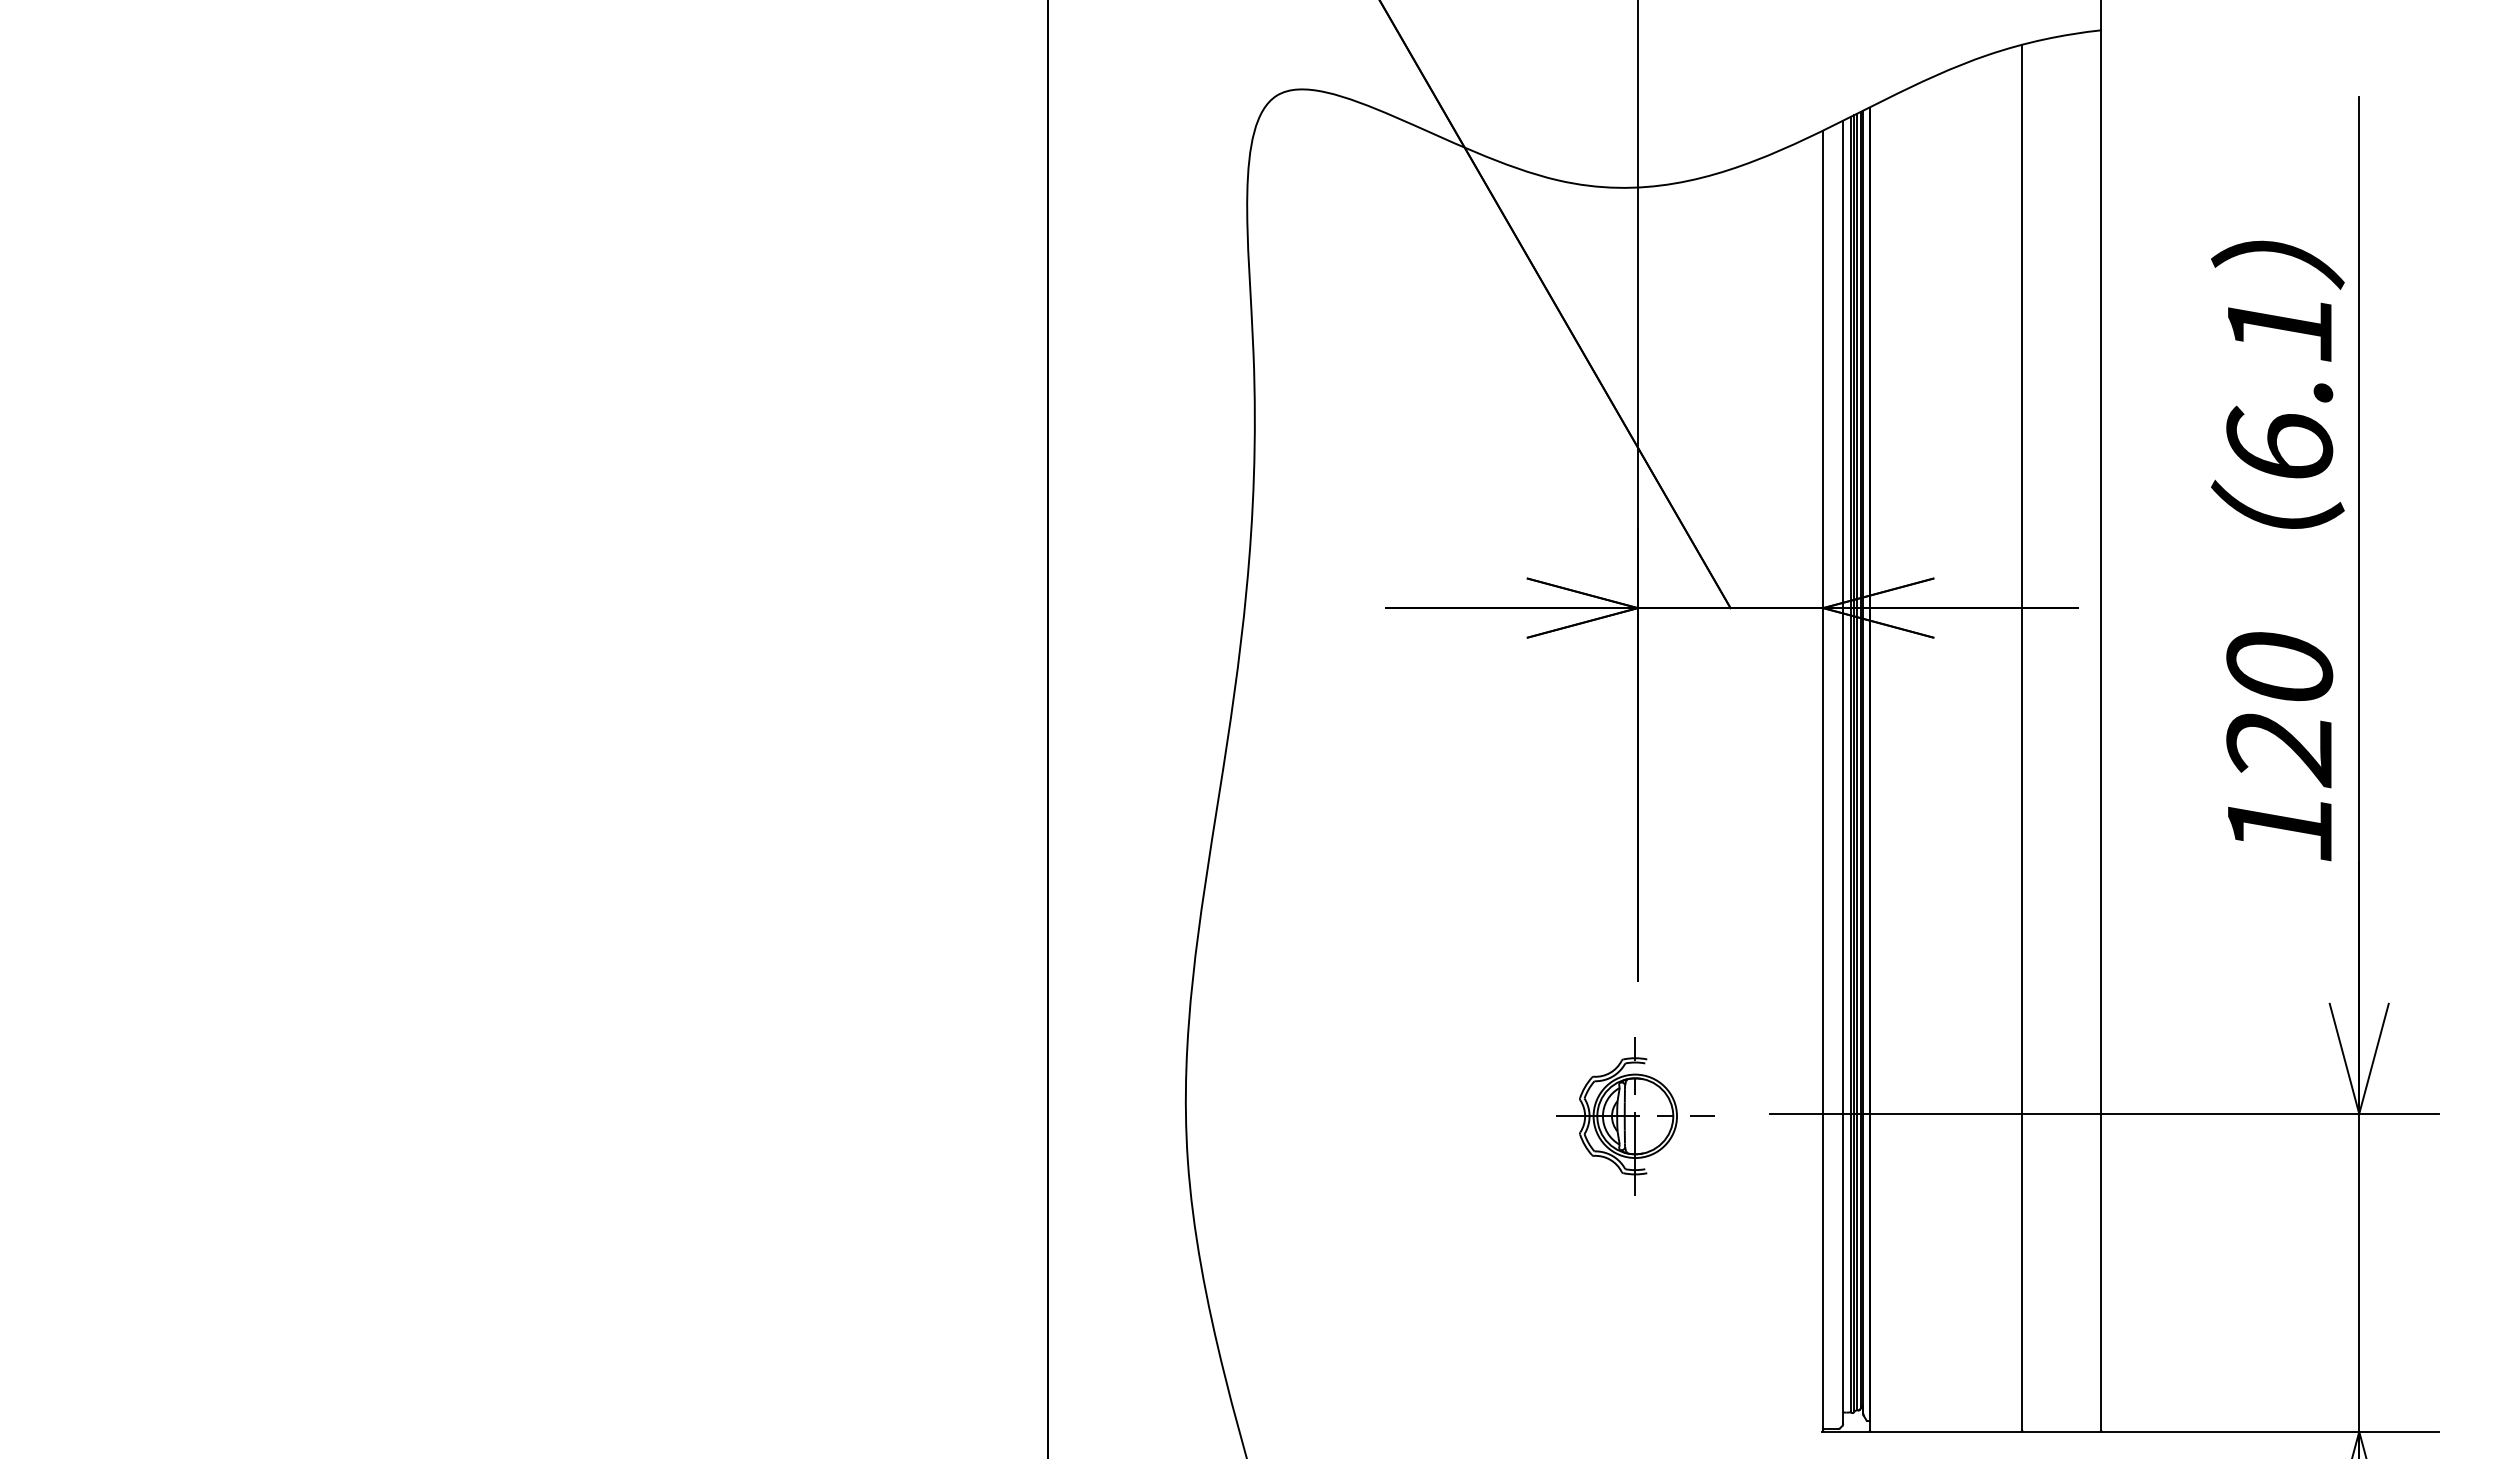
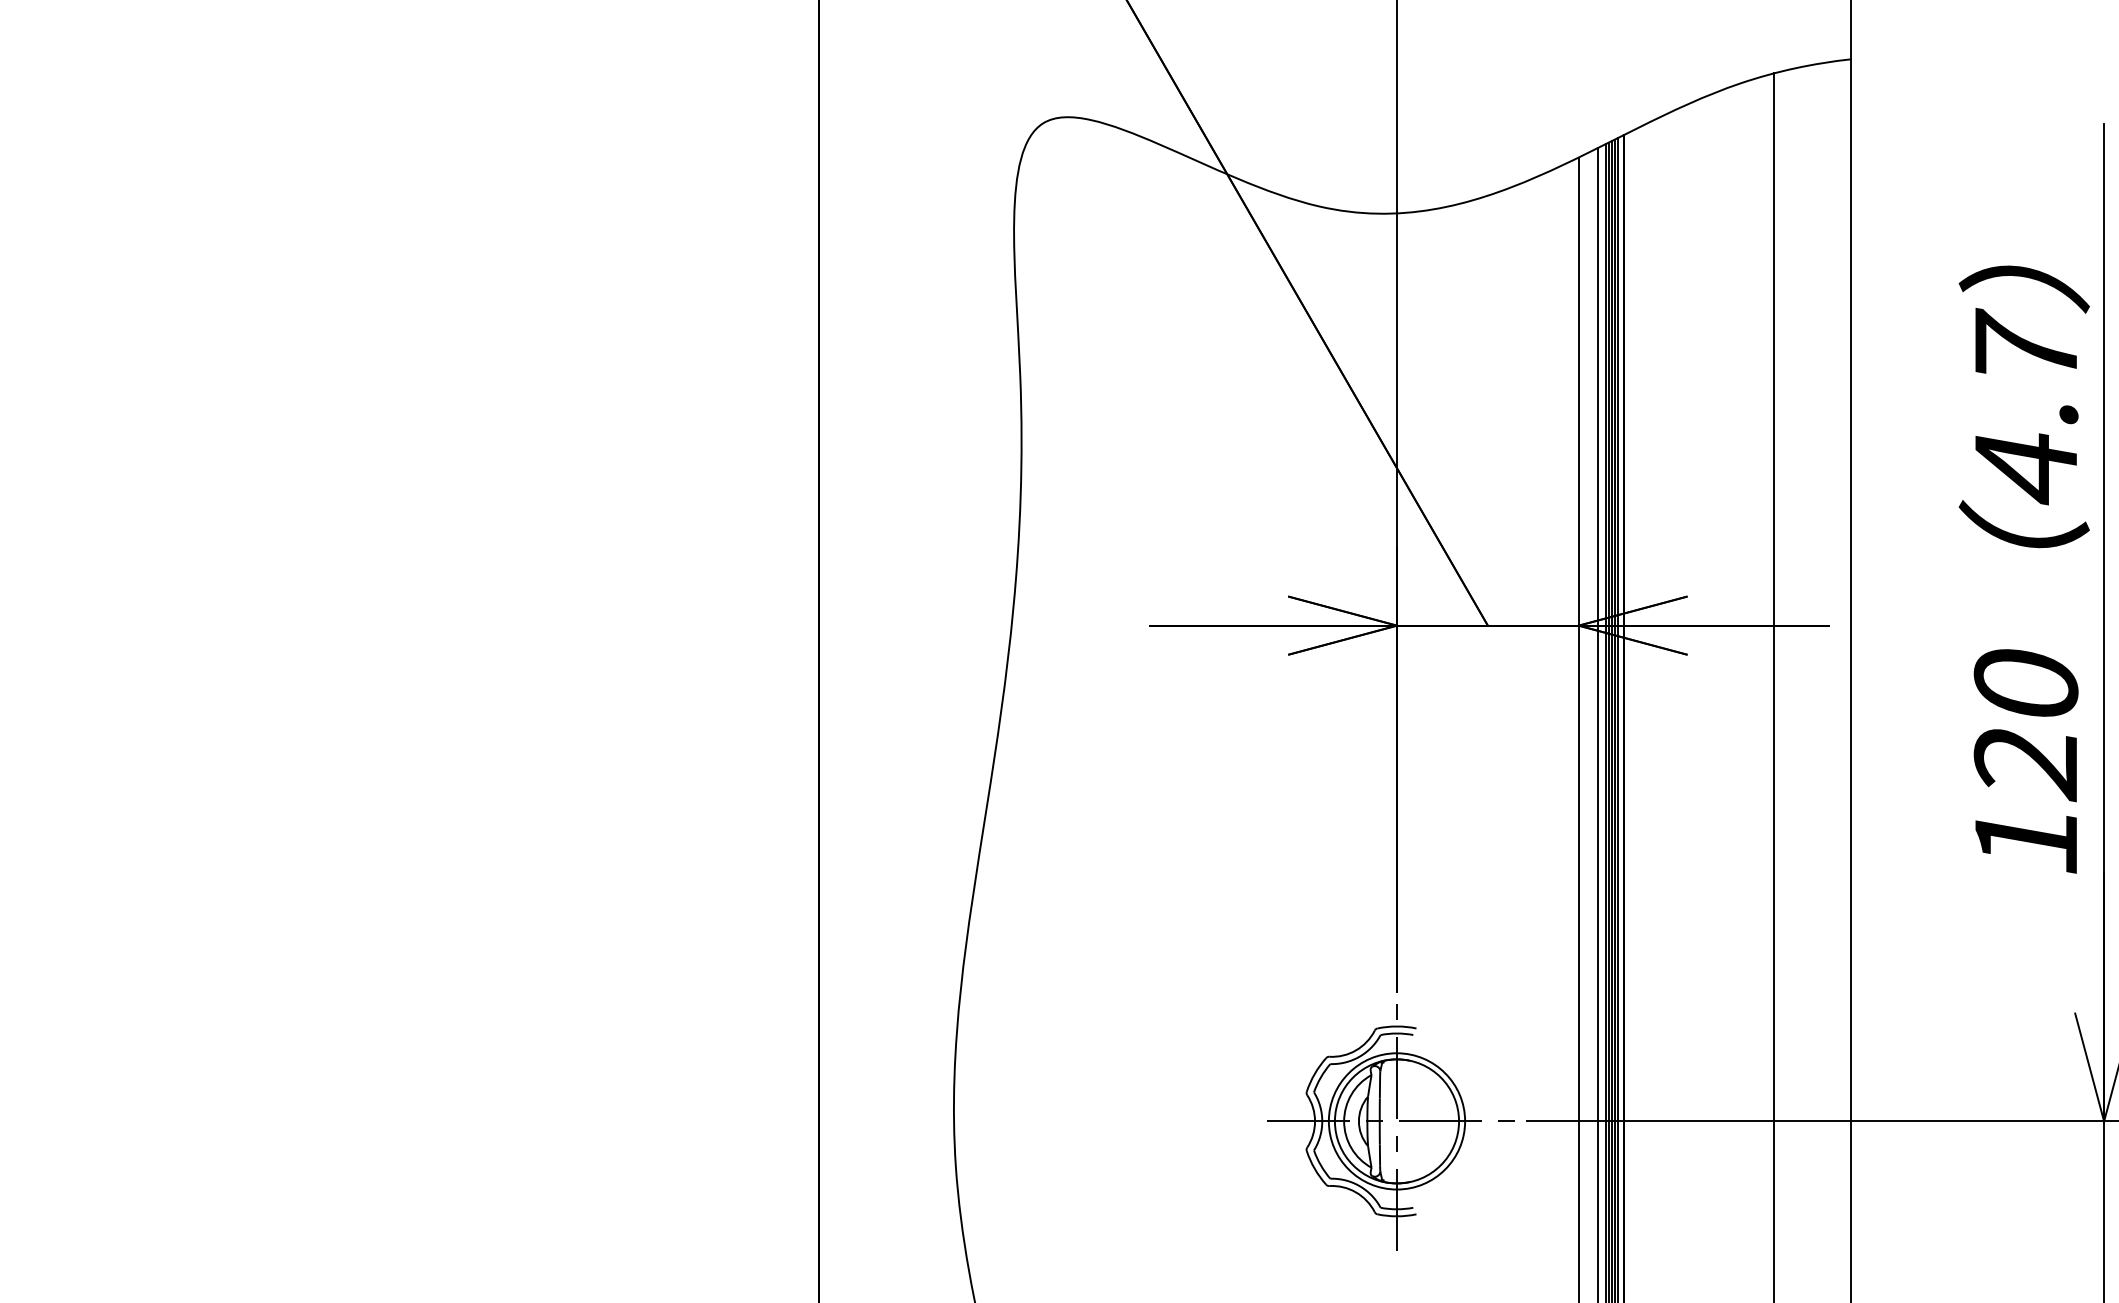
text: (2279, 384) -> (2025, 406), 6.1 -> 4.7
part: (1631, 1119) -> (1390, 1126), size x1.67

